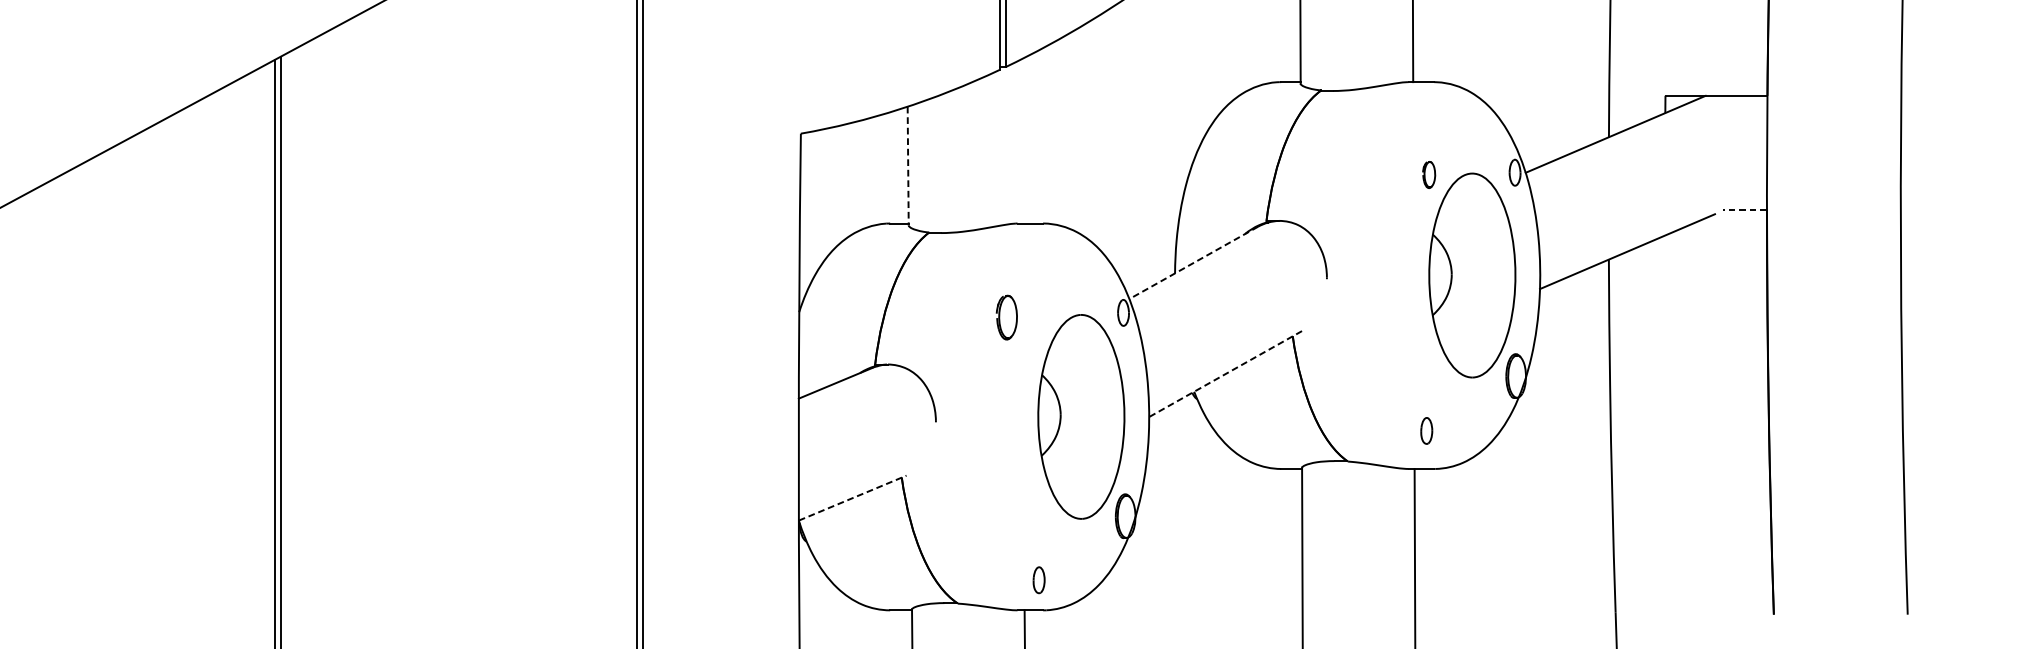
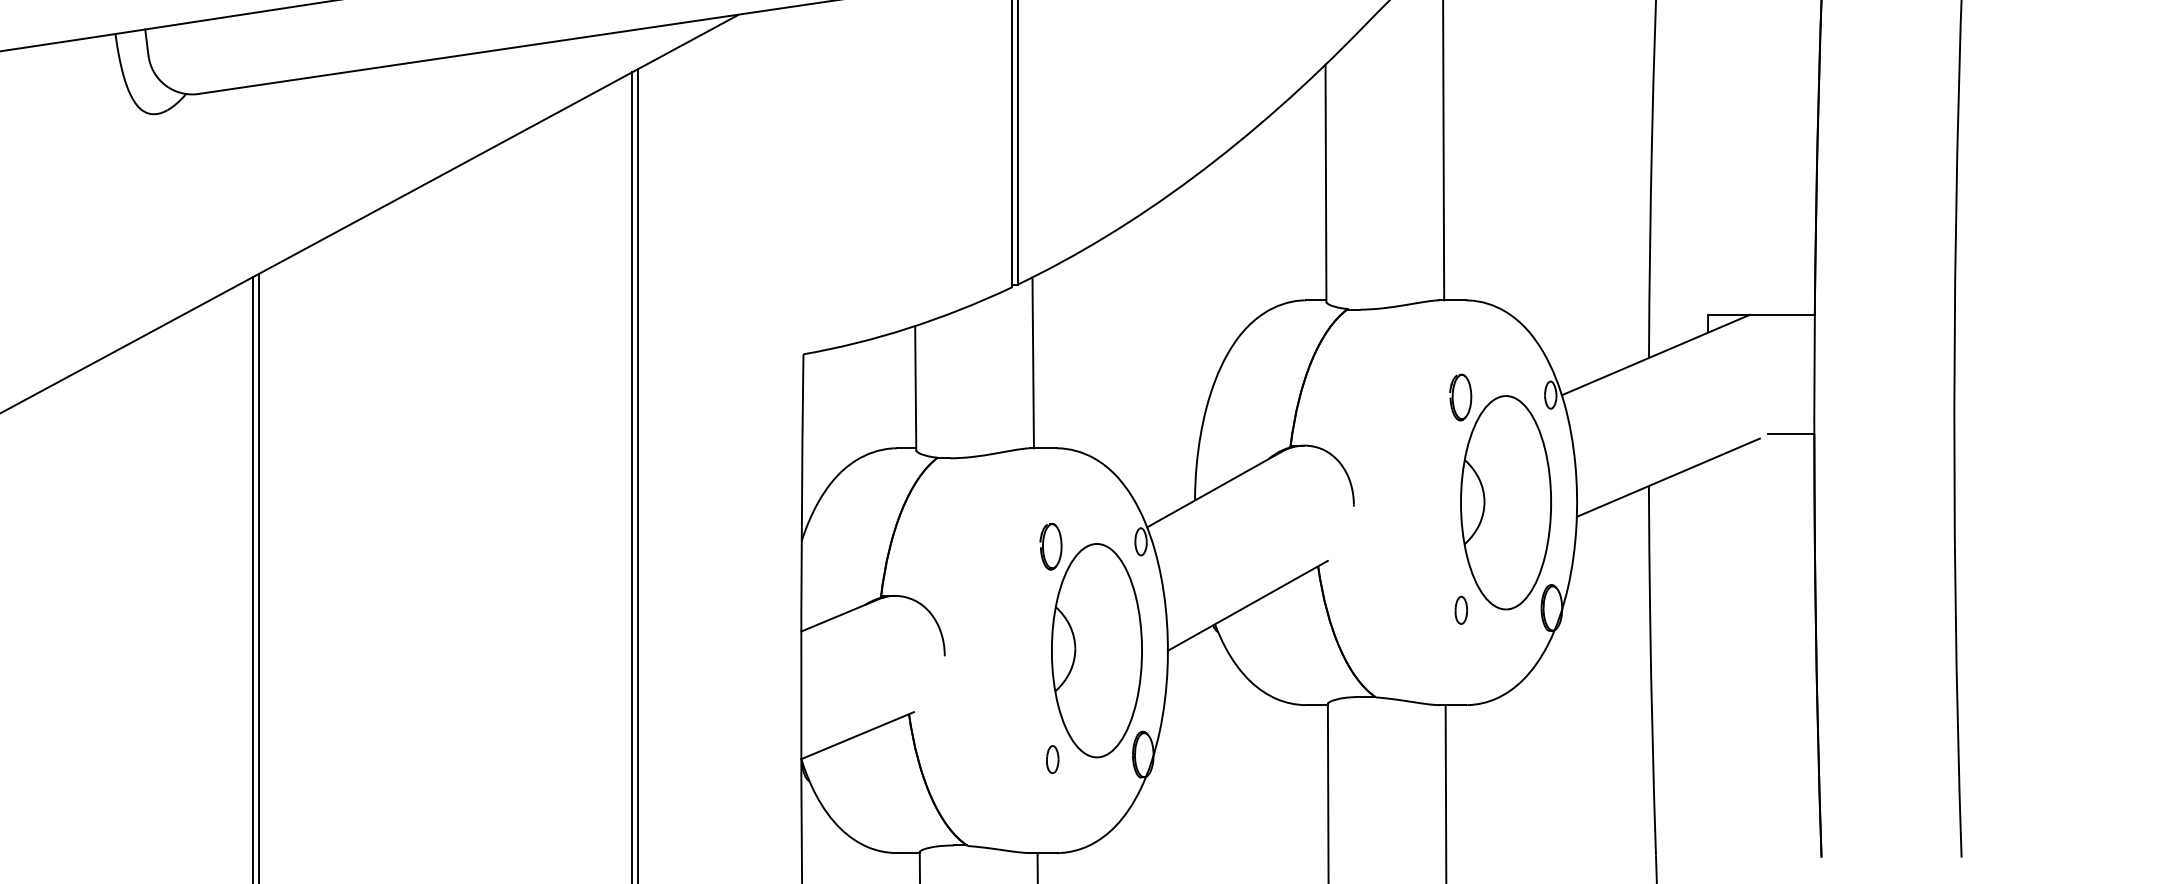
line: (1019, 141) -> (1032, 362), added
line: (907, 166) -> (915, 388), dashed -> solid
part: (1428, 174) -> (1460, 397), size x1.67
line: (1745, 210) -> (1791, 434), dashed -> solid
line: (1193, 262) -> (1214, 489), dashed -> solid
part: (1006, 317) -> (1050, 546), moved
line: (1225, 373) -> (1247, 605), dashed -> solid
part: (1425, 430) -> (1460, 609), moved
line: (853, 497) -> (858, 735), dashed -> solid
part: (1038, 580) -> (1052, 759), moved

